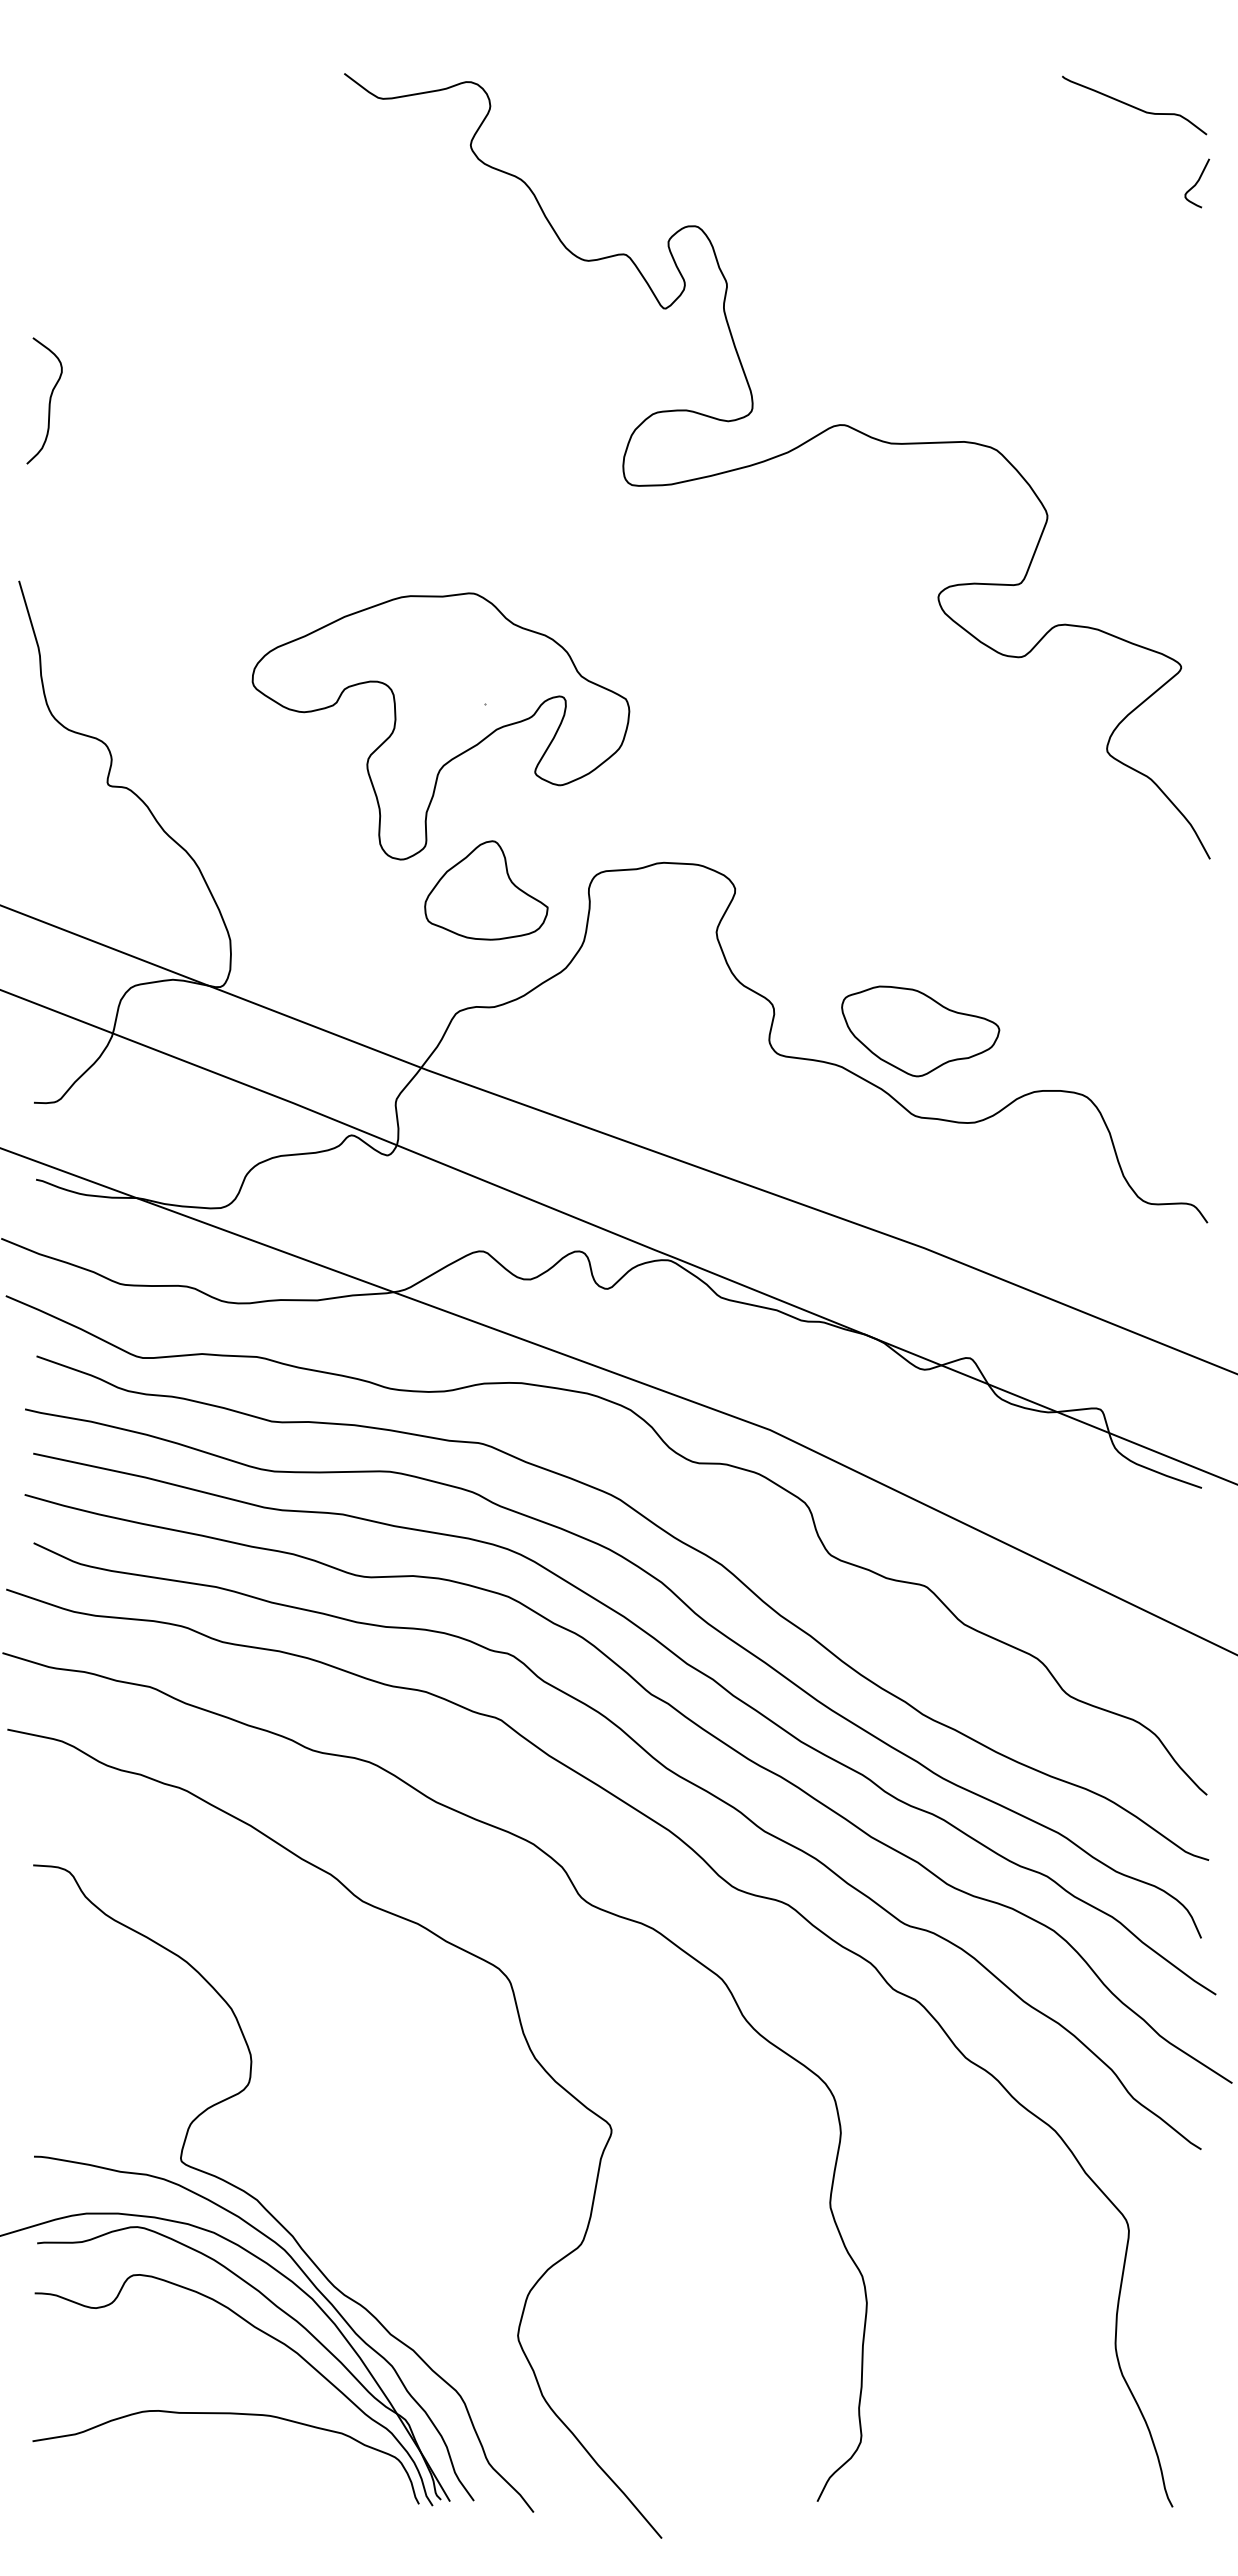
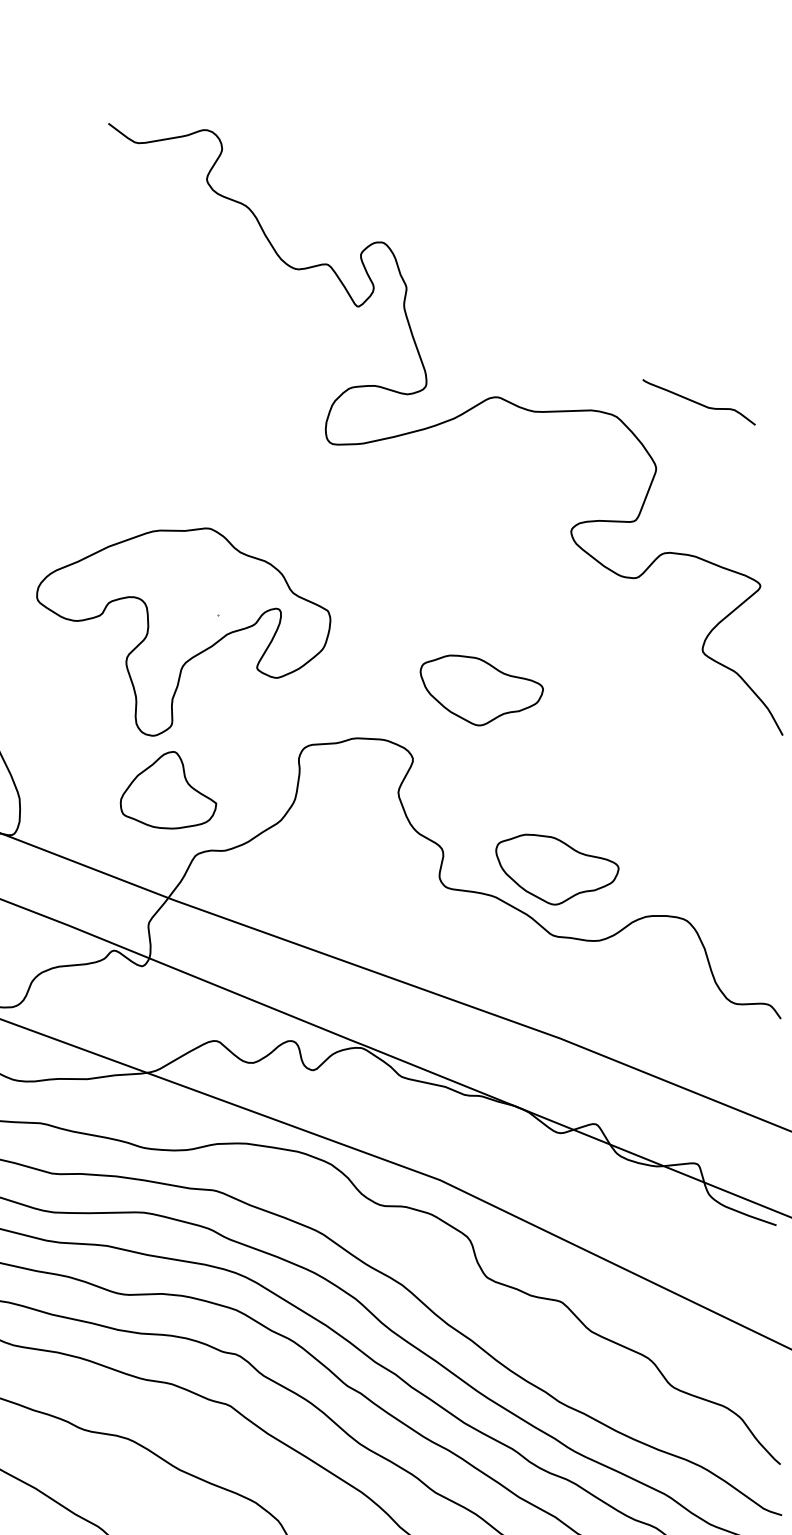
curve: (1134, 106) -> (699, 403), moved
curve: (1197, 183) -> (773, 209), removed
part: (823, 801) -> (481, 690), added
part: (486, 890) -> (168, 790), moved

